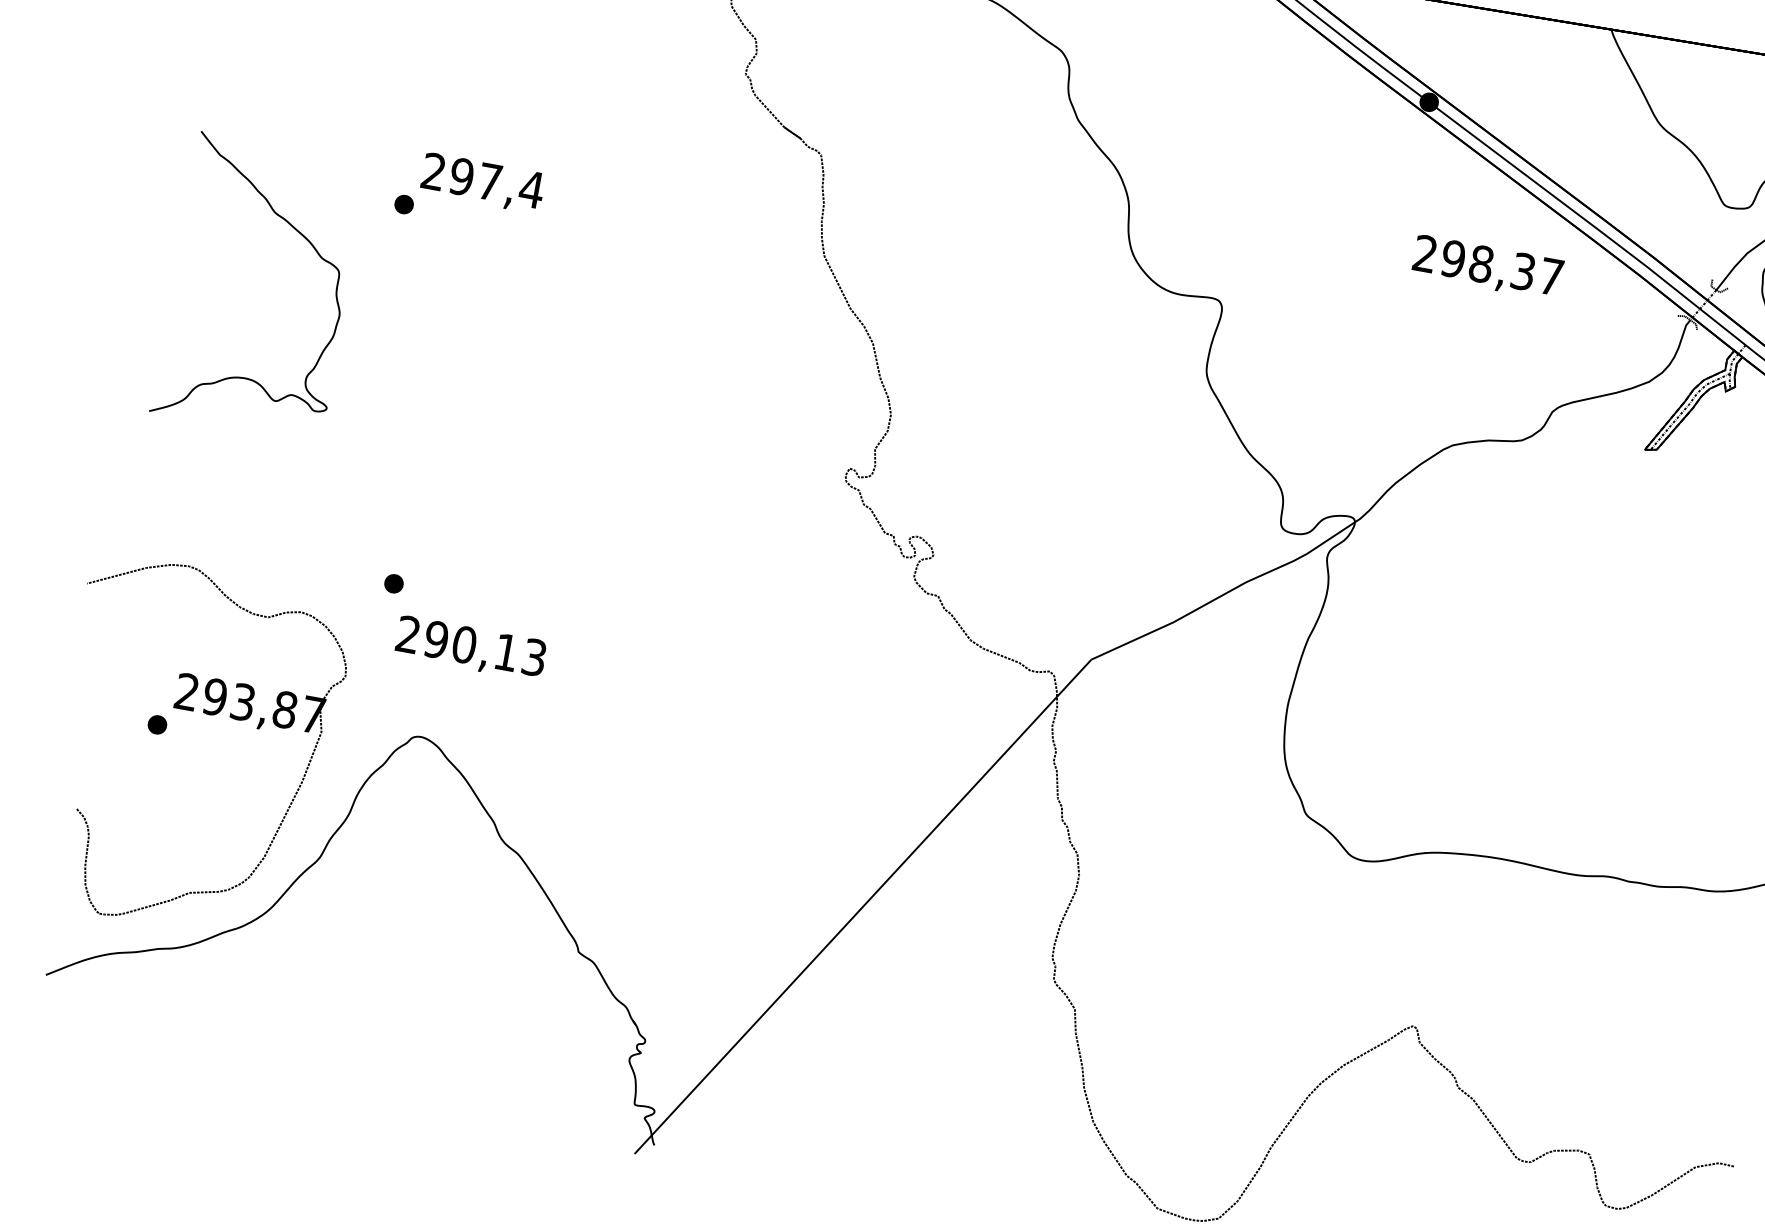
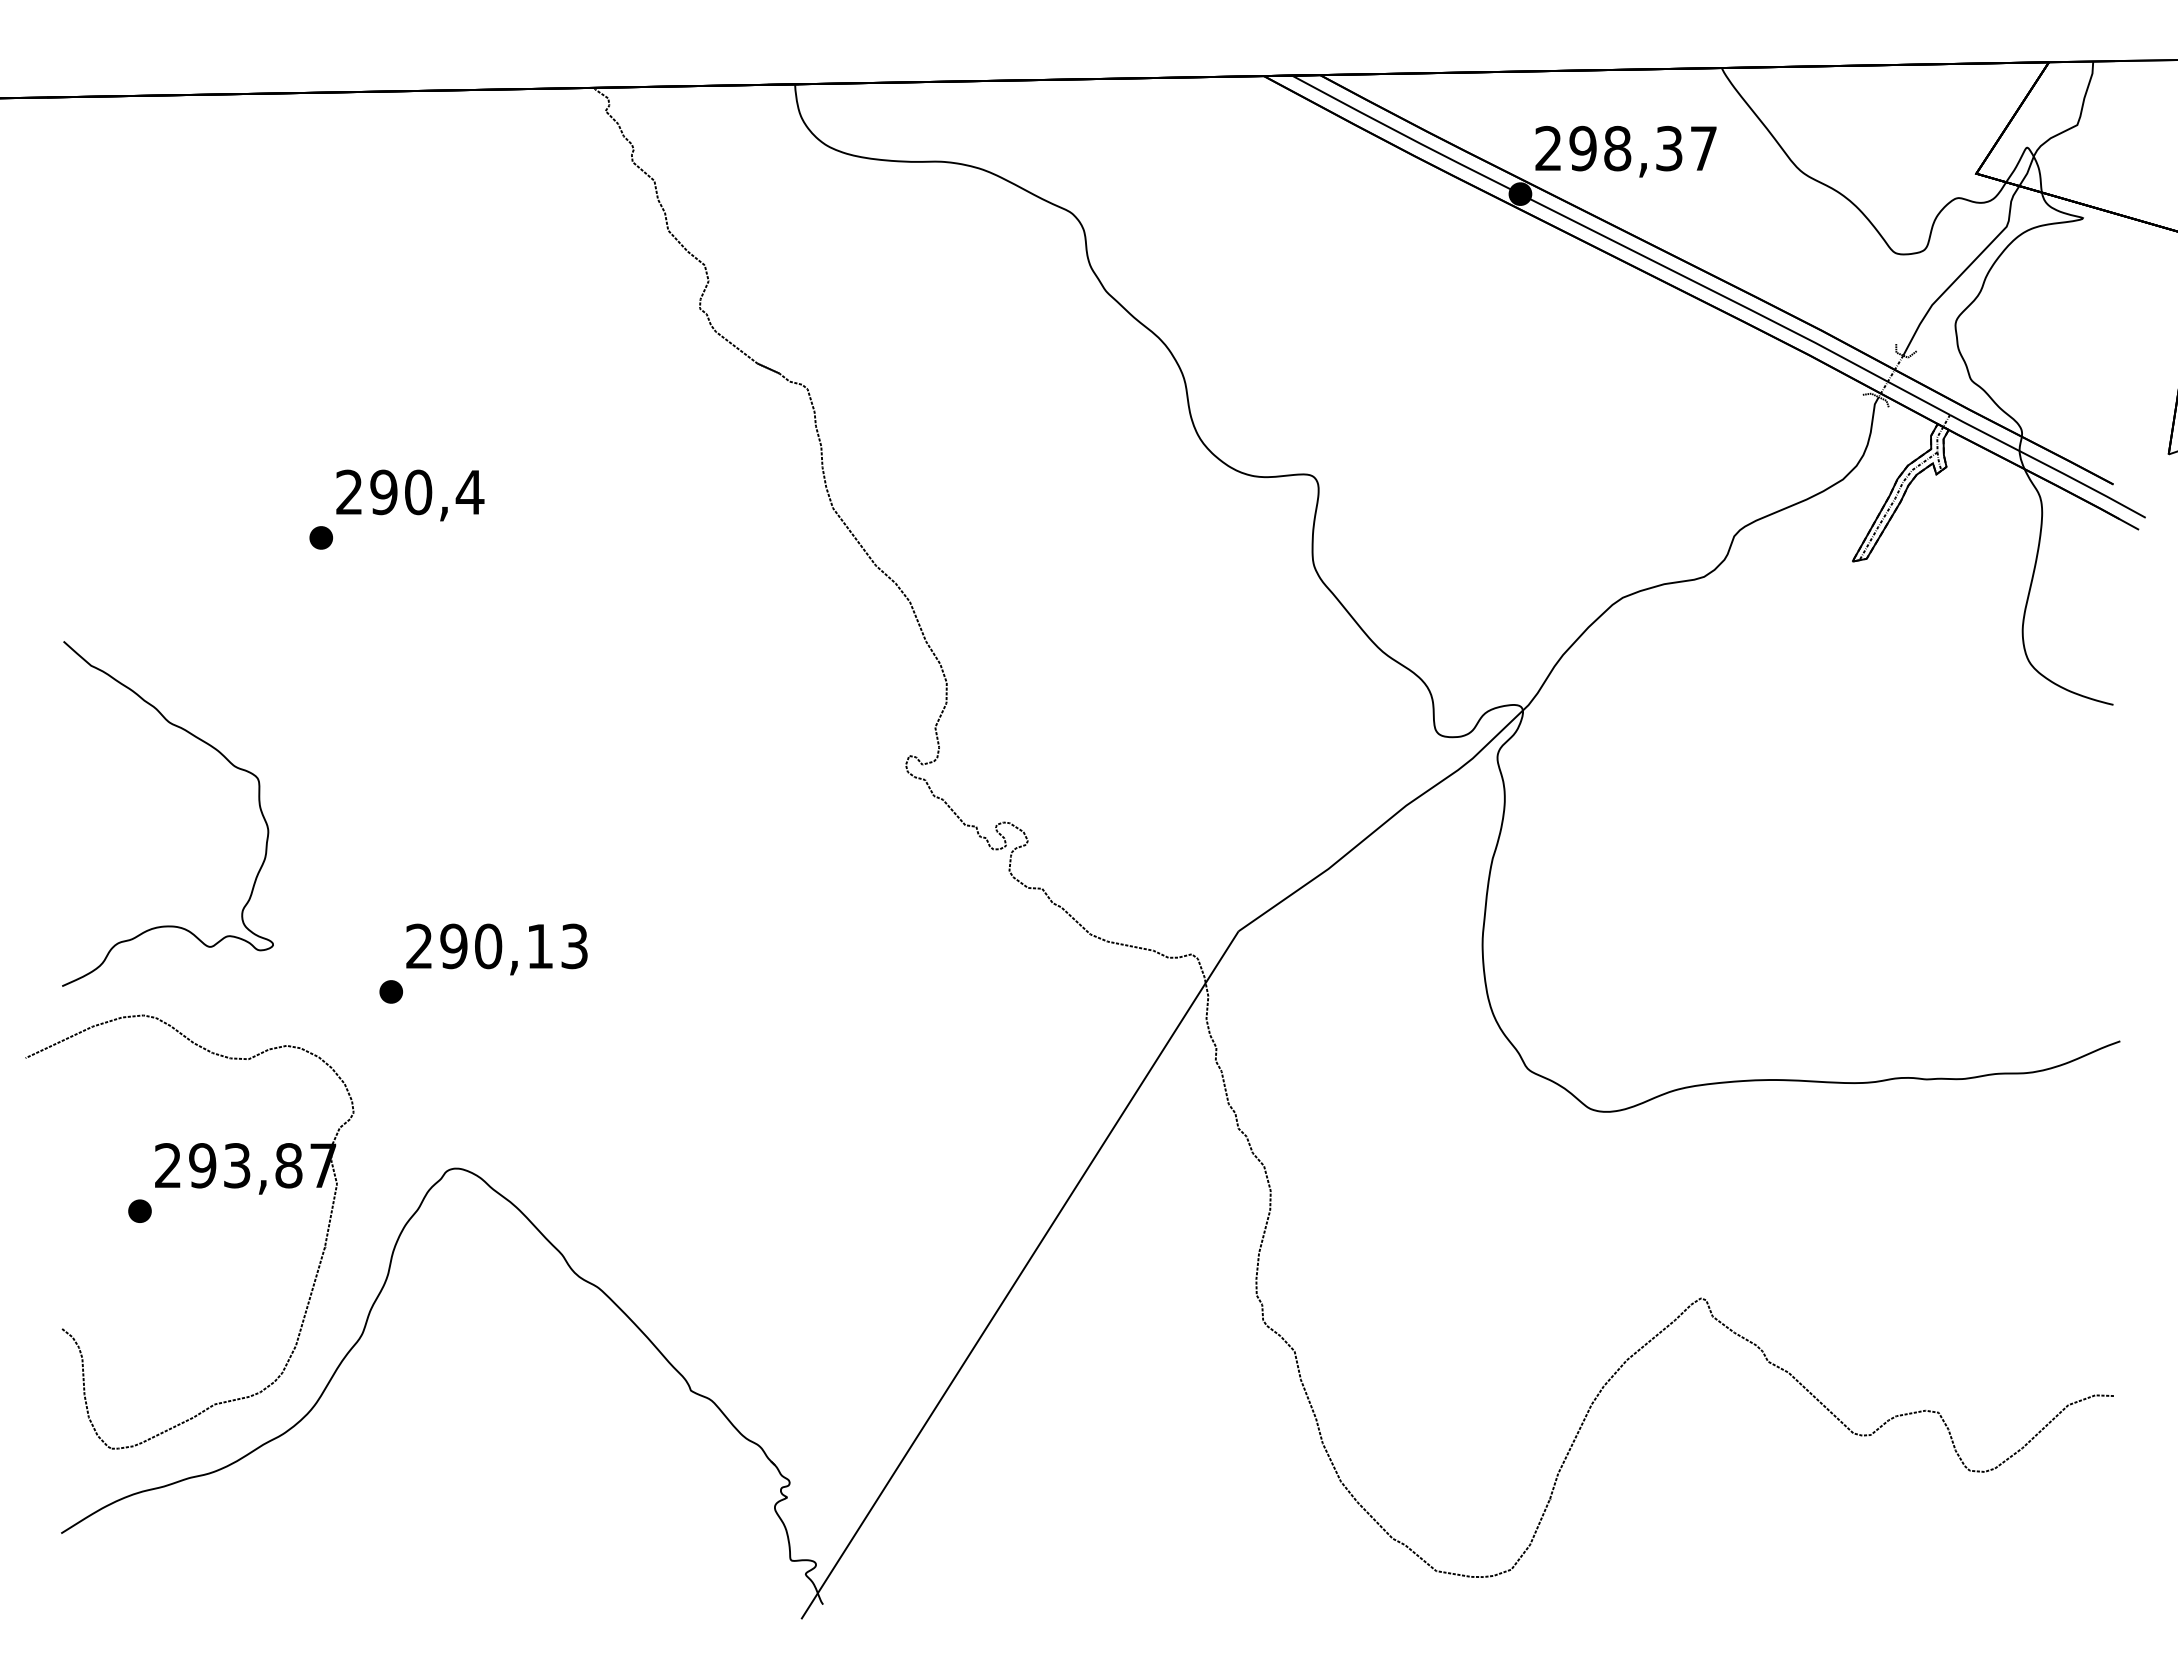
text: (489, 182) -> (418, 492), 297,4 -> 290,4
curve: (306, 240) -> (212, 748), moved
text: (1487, 267) -> (1625, 151), moved
text: (470, 648) -> (496, 949), moved

